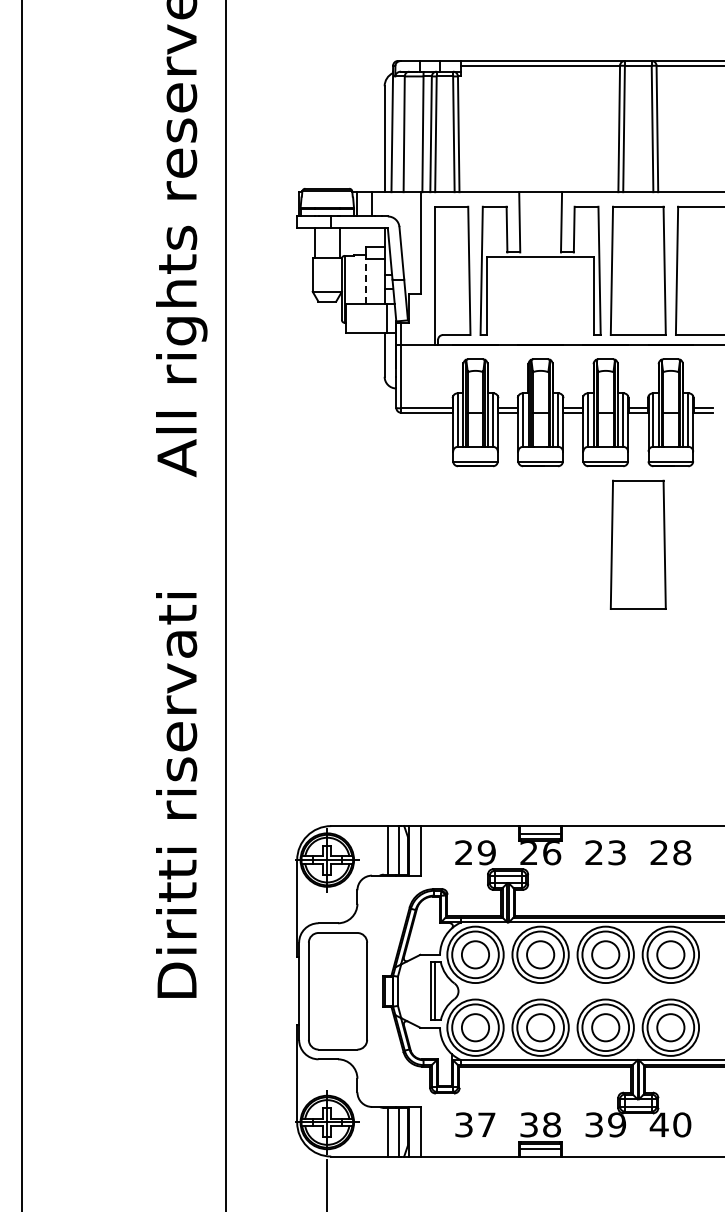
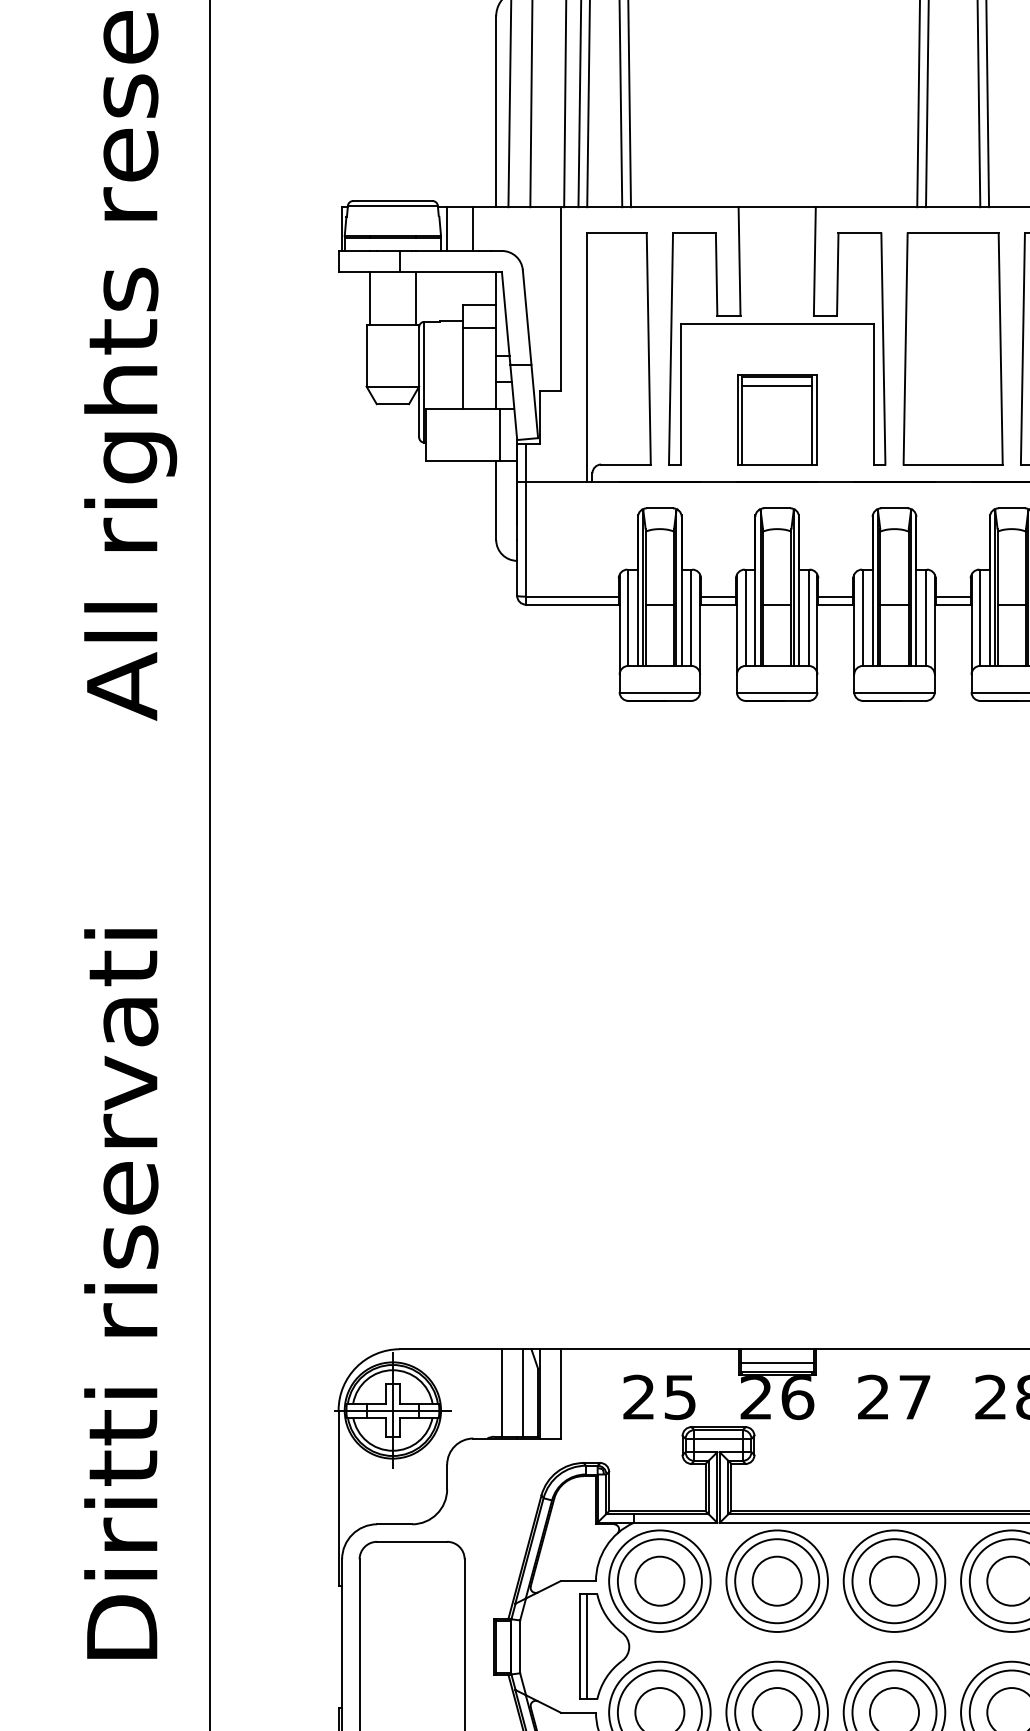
line: (366, 281) -> (463, 368), dashed -> solid
part: (540, 309) -> (776, 418), added
part: (637, 544) -> (951, 841), removed
text: (486, 852) -> (679, 1396), 29 -> 25
text: (616, 852) -> (913, 1396), 23 -> 27

